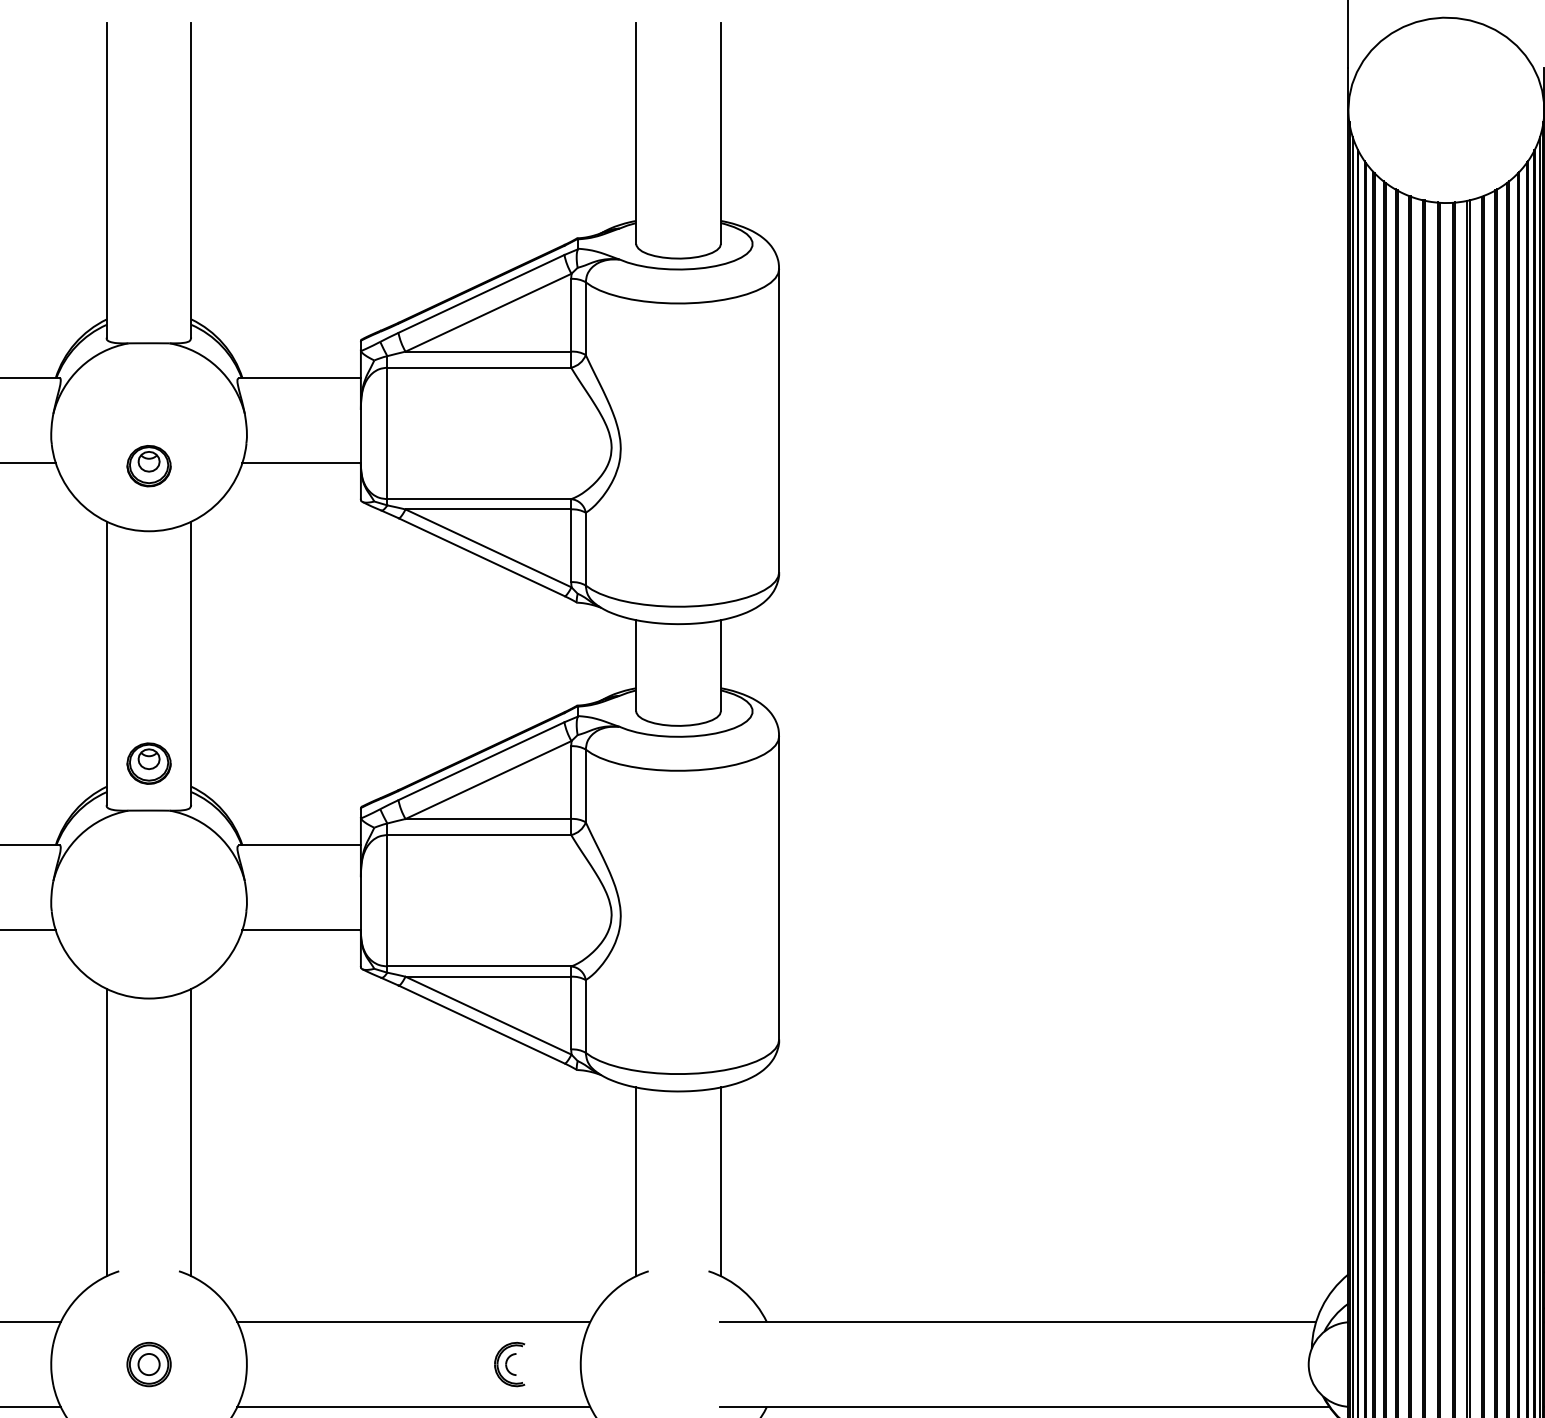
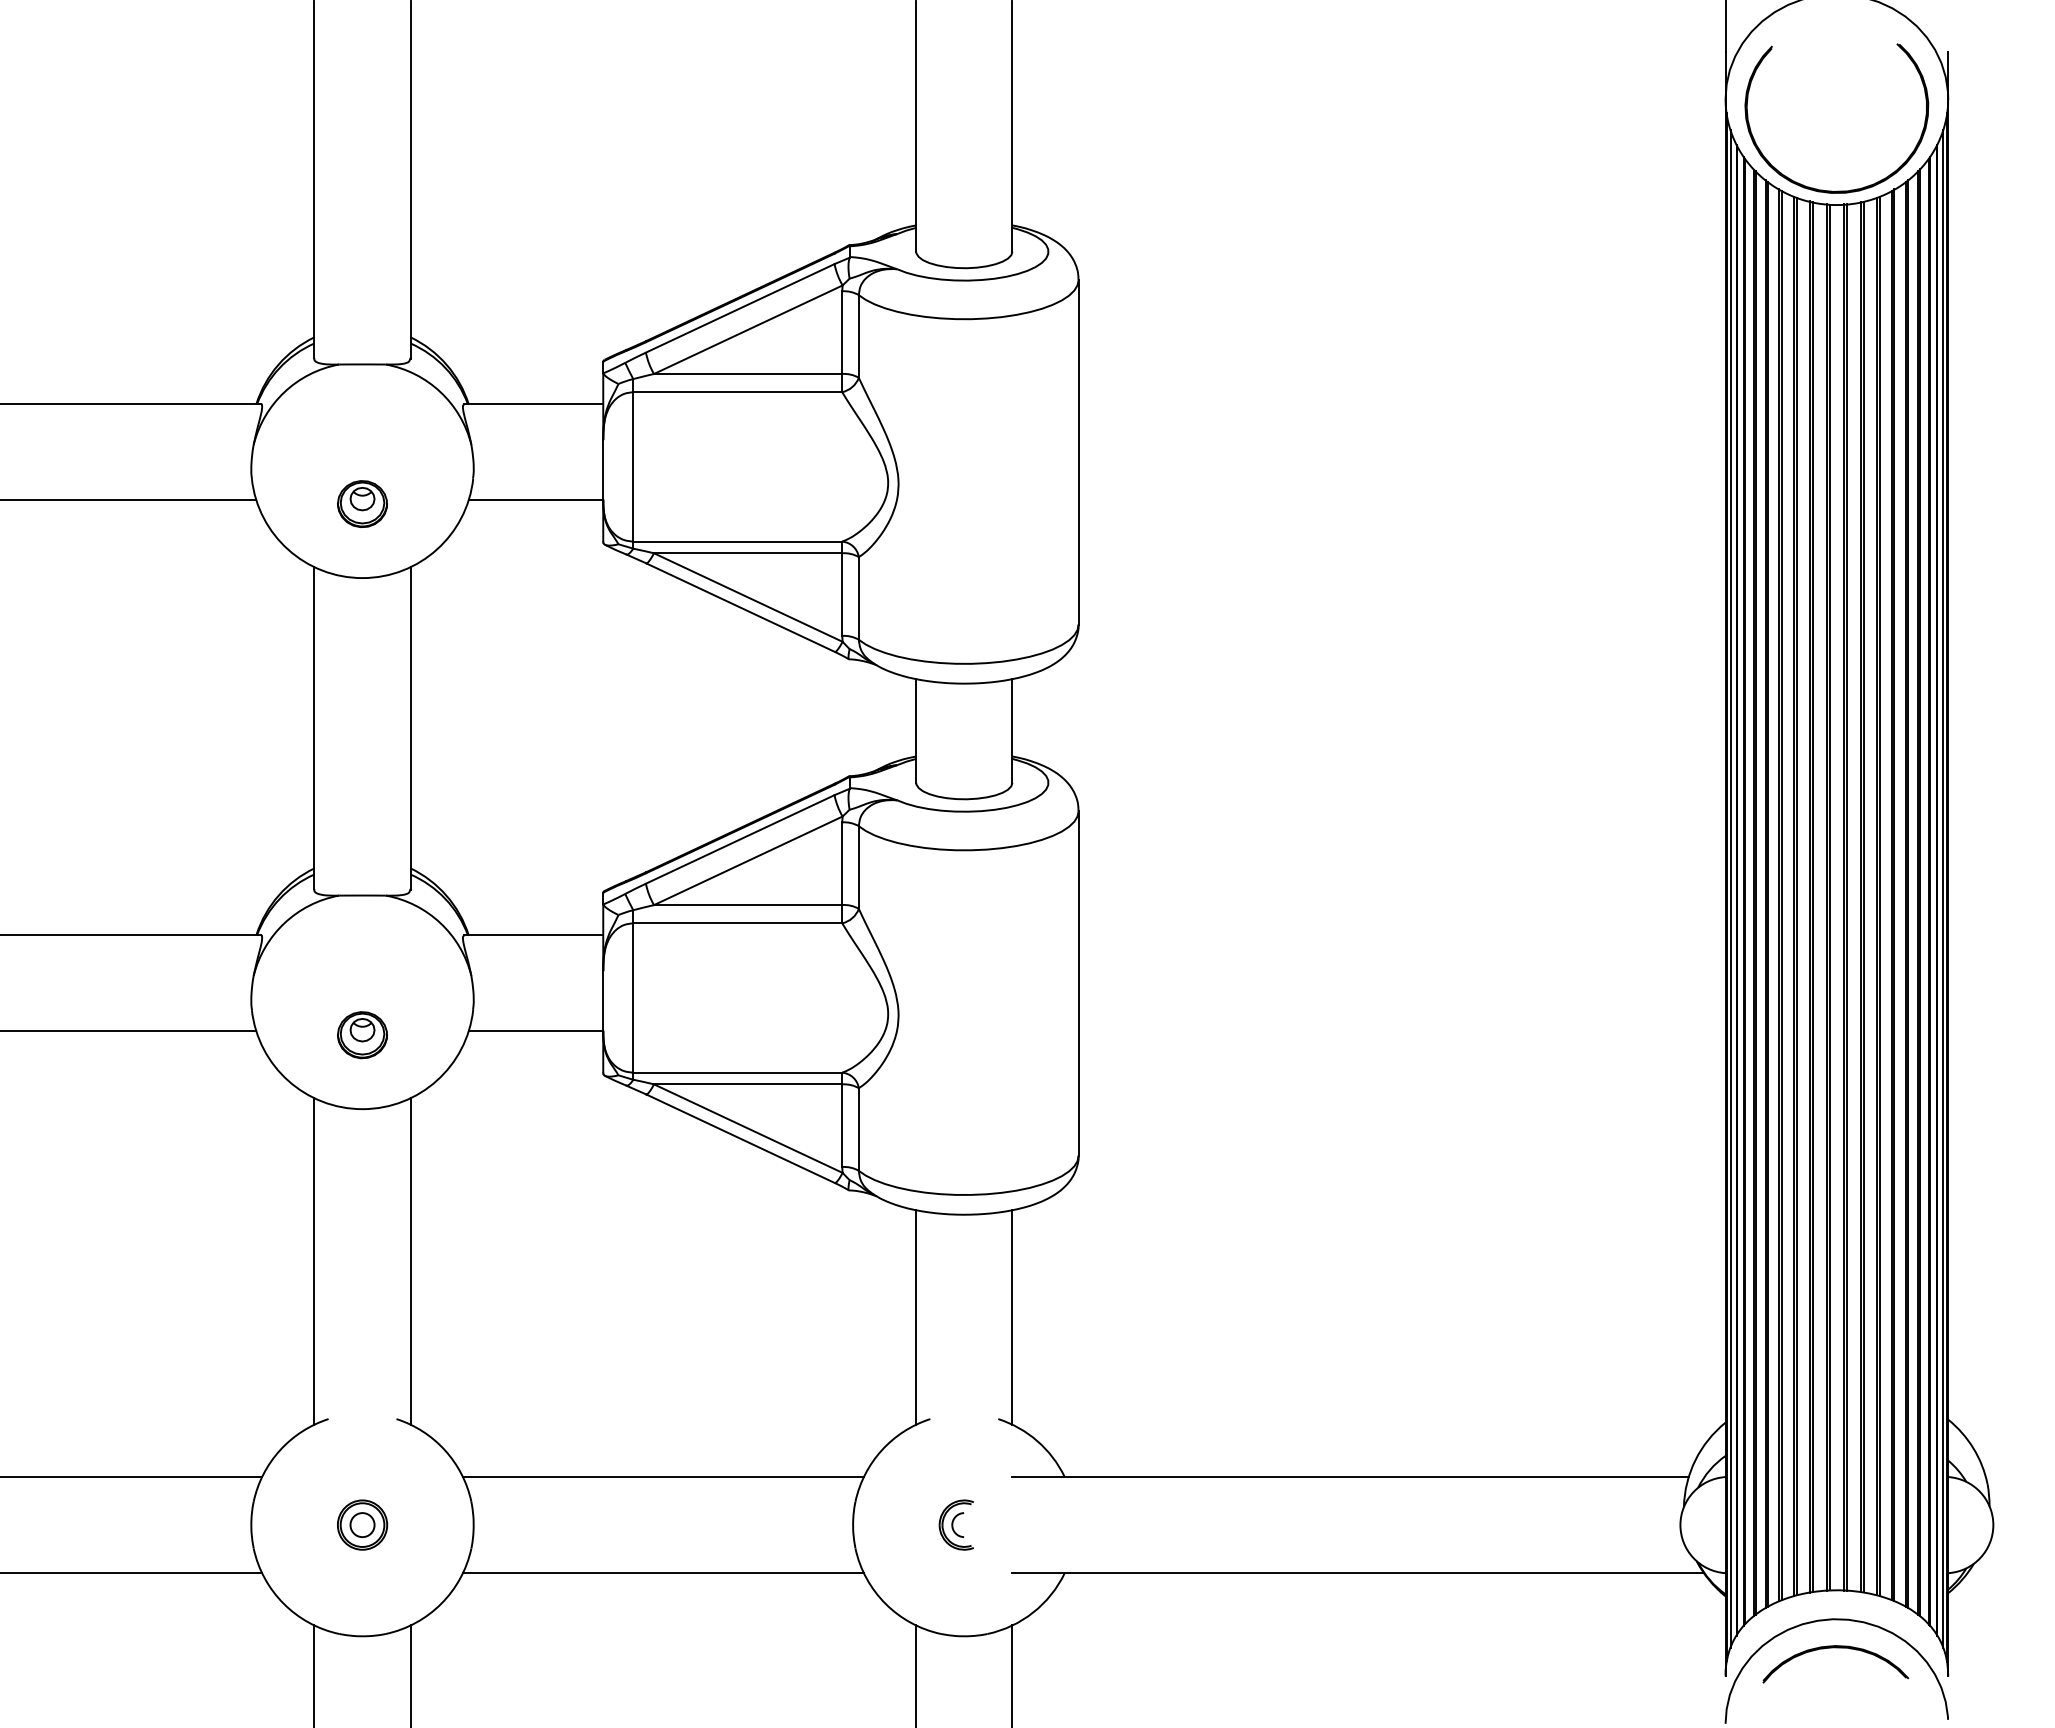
part: (1446, 190) -> (1836, 190), added
part: (149, 763) -> (362, 1035), moved
part: (508, 1364) -> (955, 1524), moved

